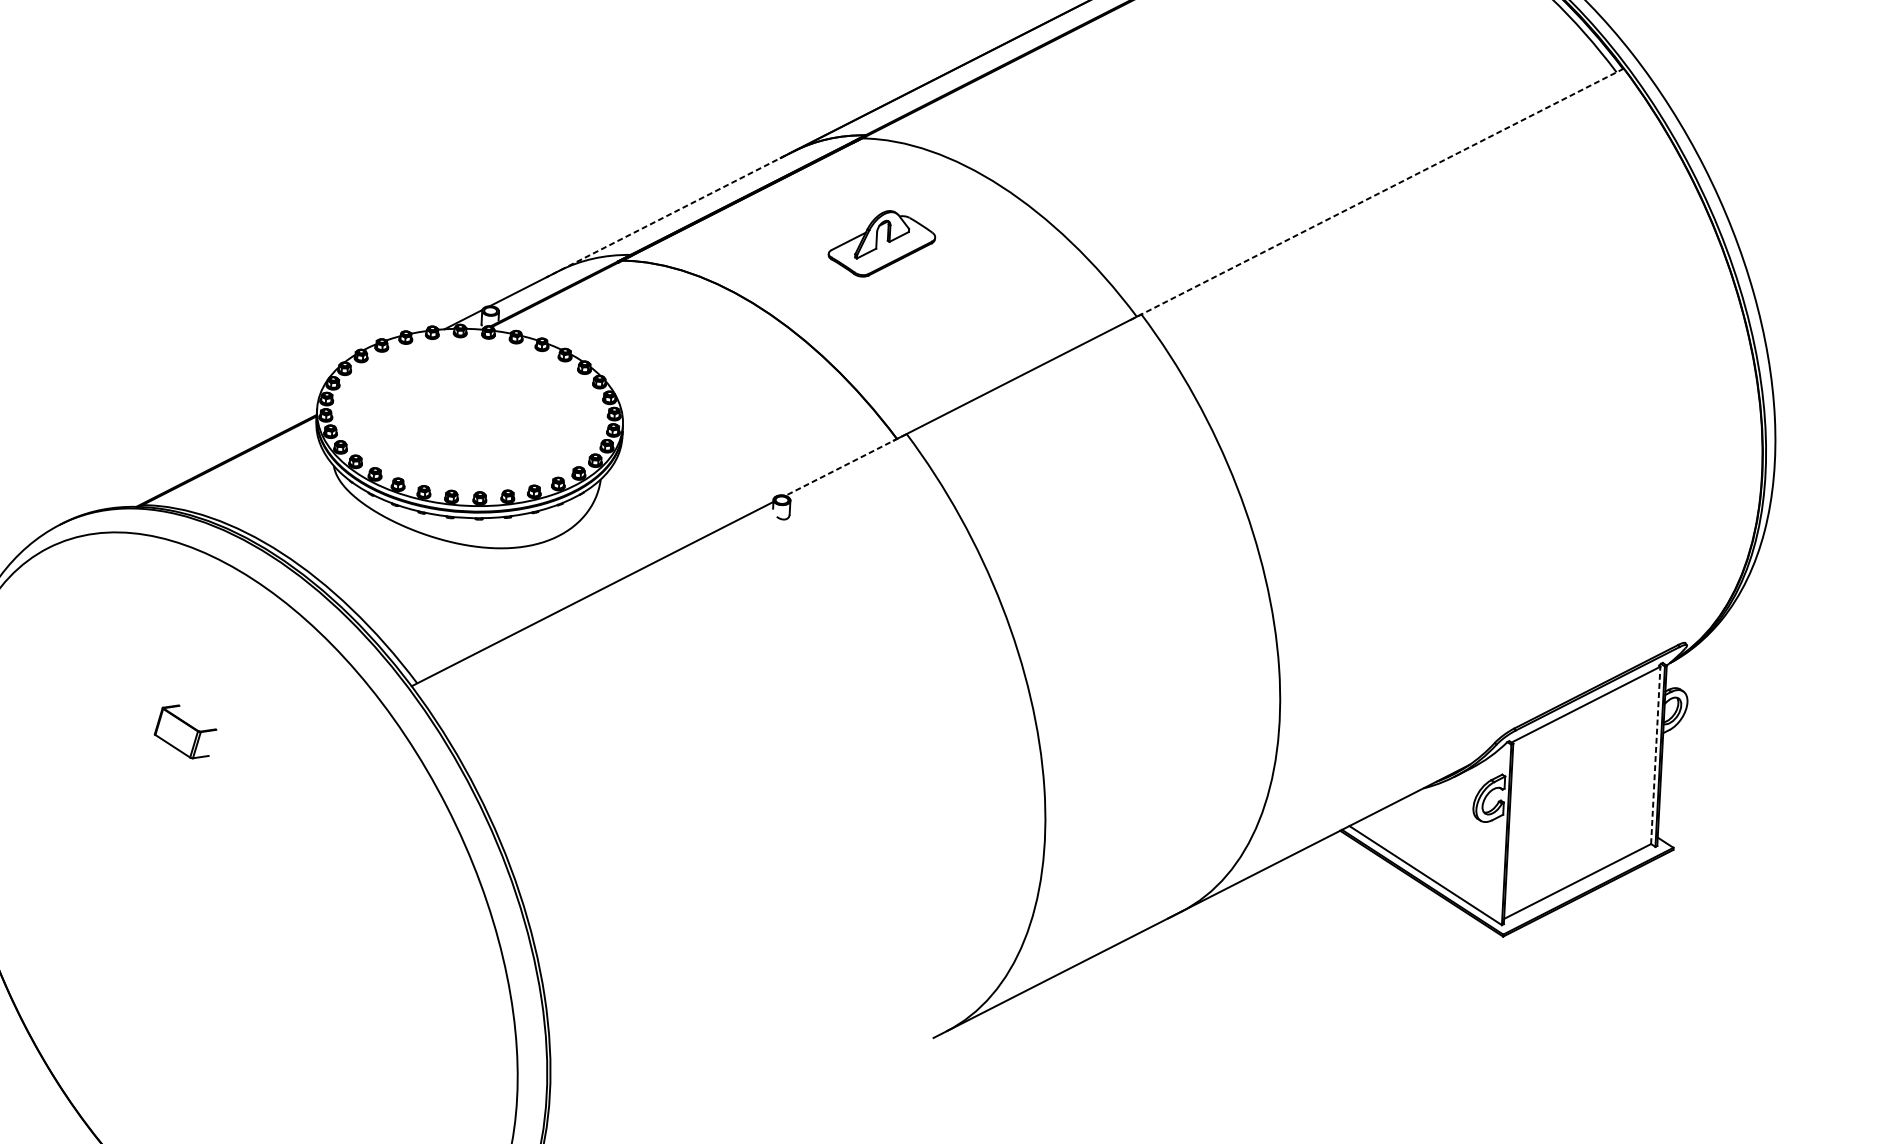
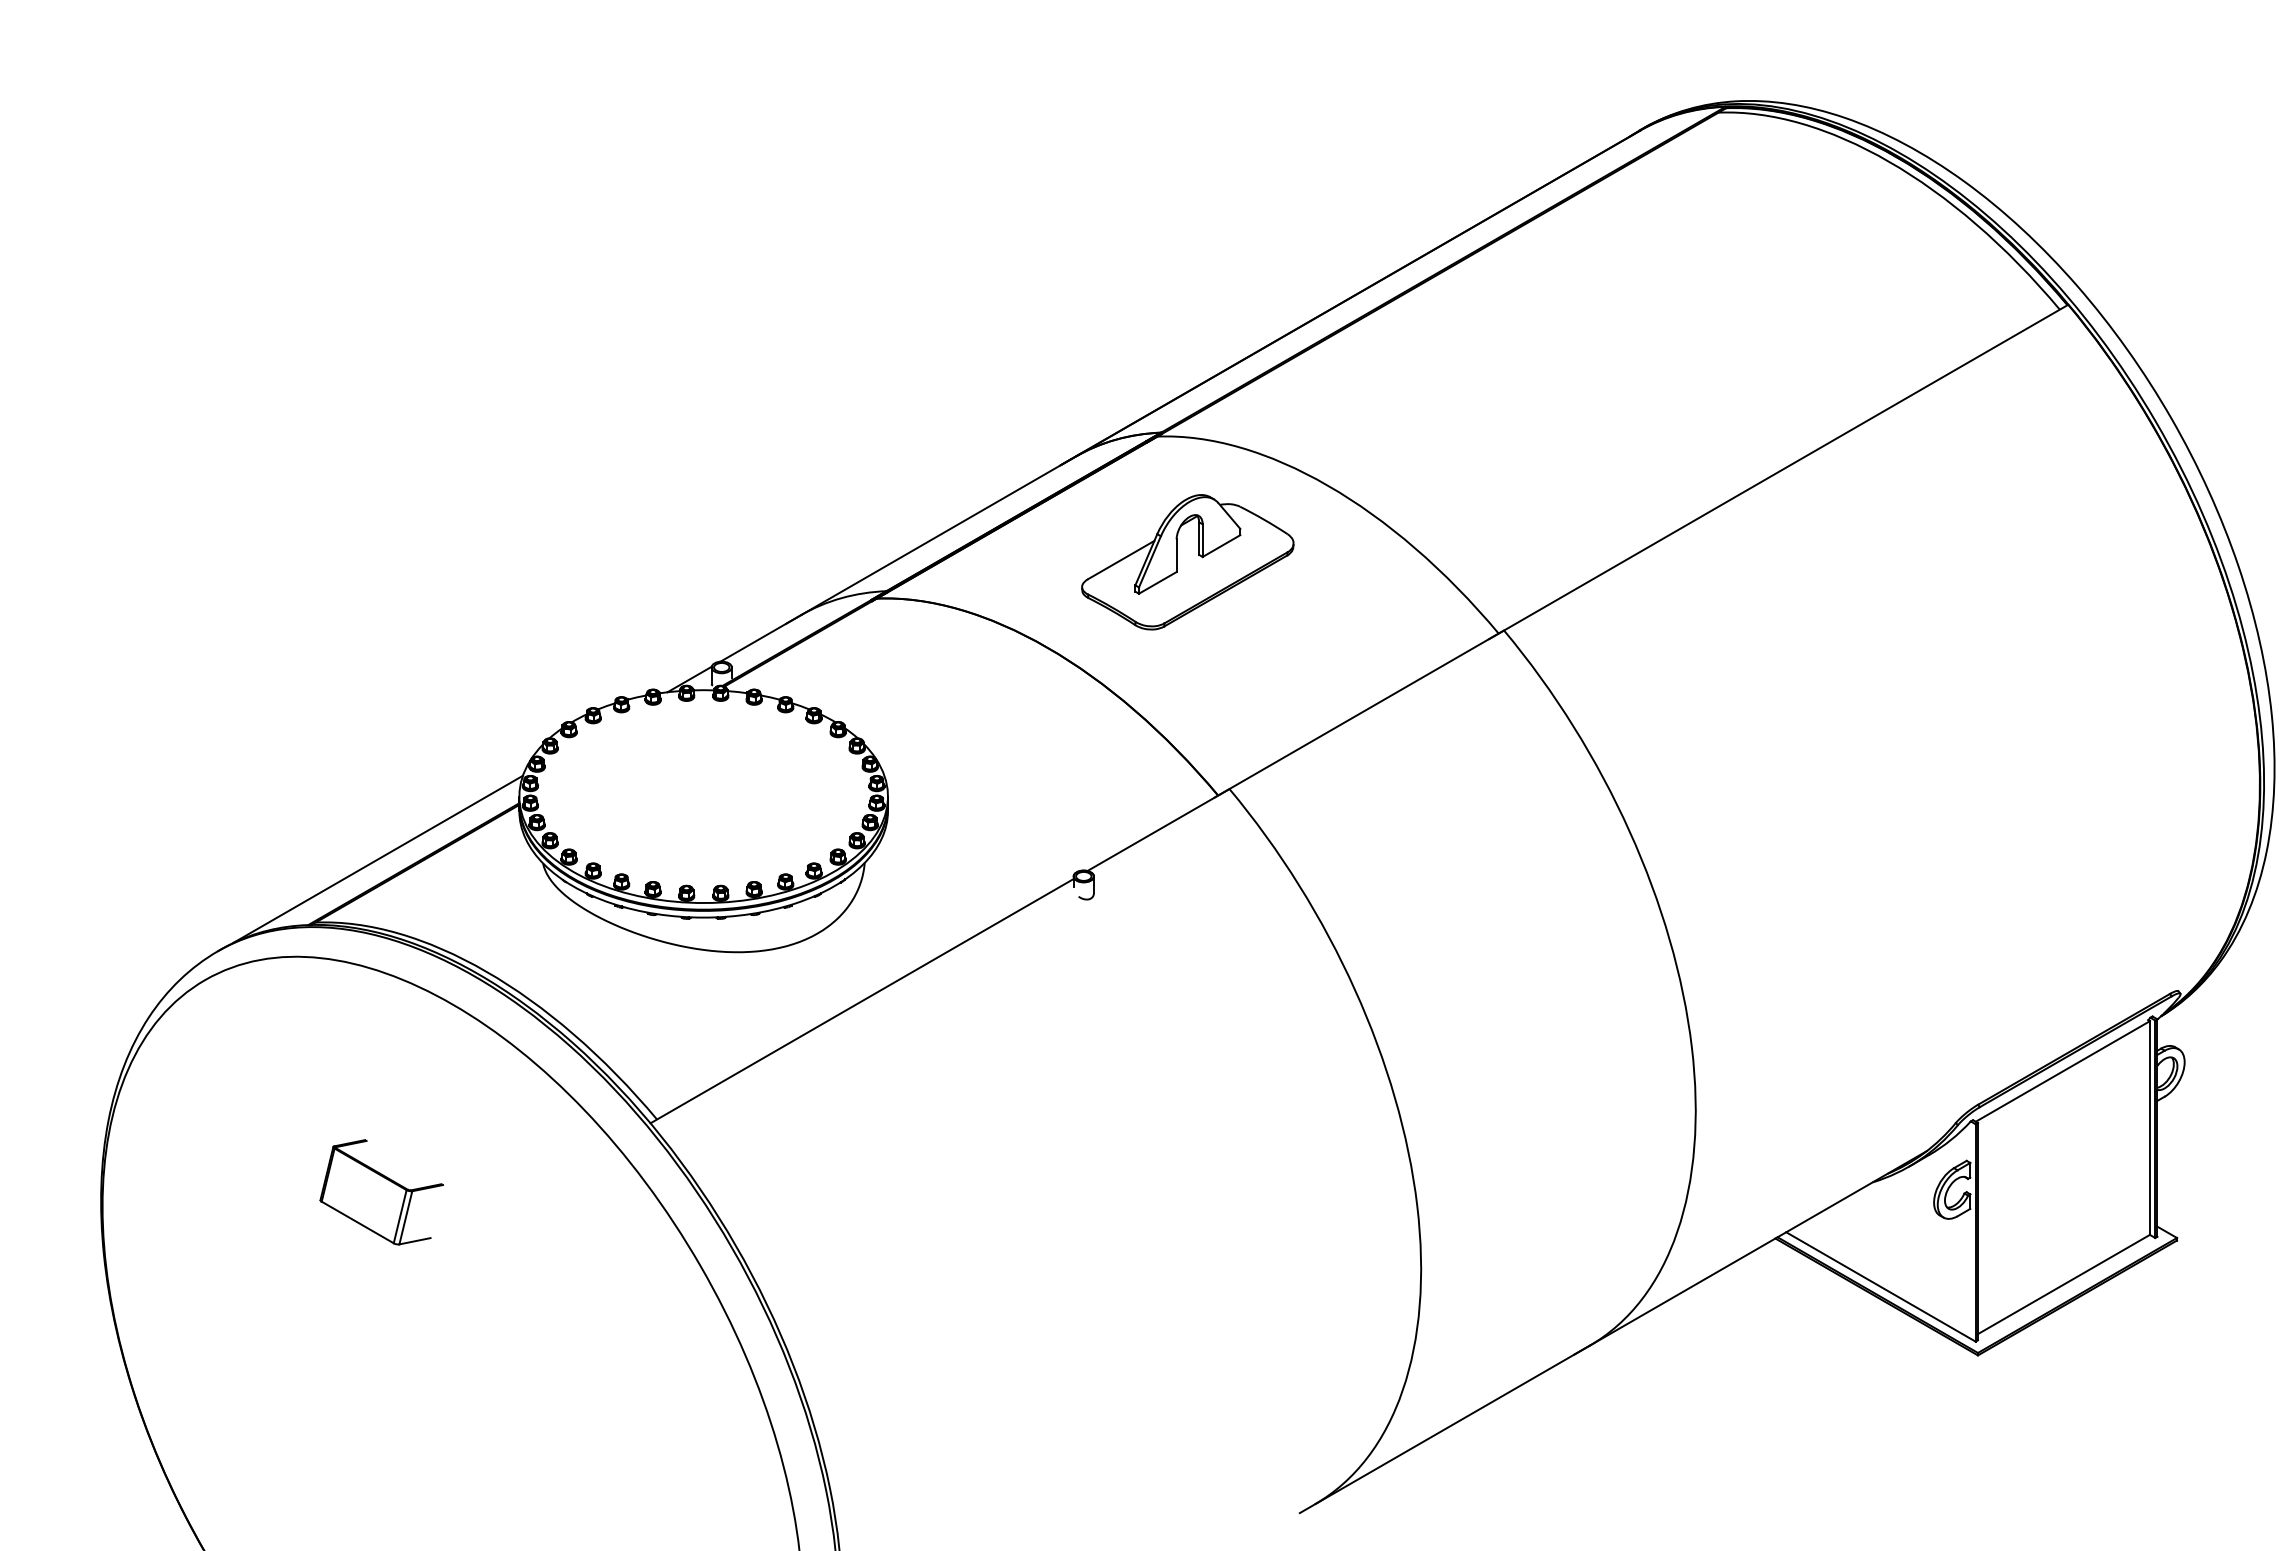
line: (1376, 195) -> (1778, 472), dashed -> solid
line: (669, 214) -> (930, 540), dashed -> solid
part: (881, 244) -> (1187, 562), size x1.67
line: (196, 454) -> (377, 858), added
line: (845, 465) -> (1158, 830), dashed -> solid
part: (185, 731) -> (381, 1192), size x1.67
line: (1655, 755) -> (2149, 1128), dashed -> solid

